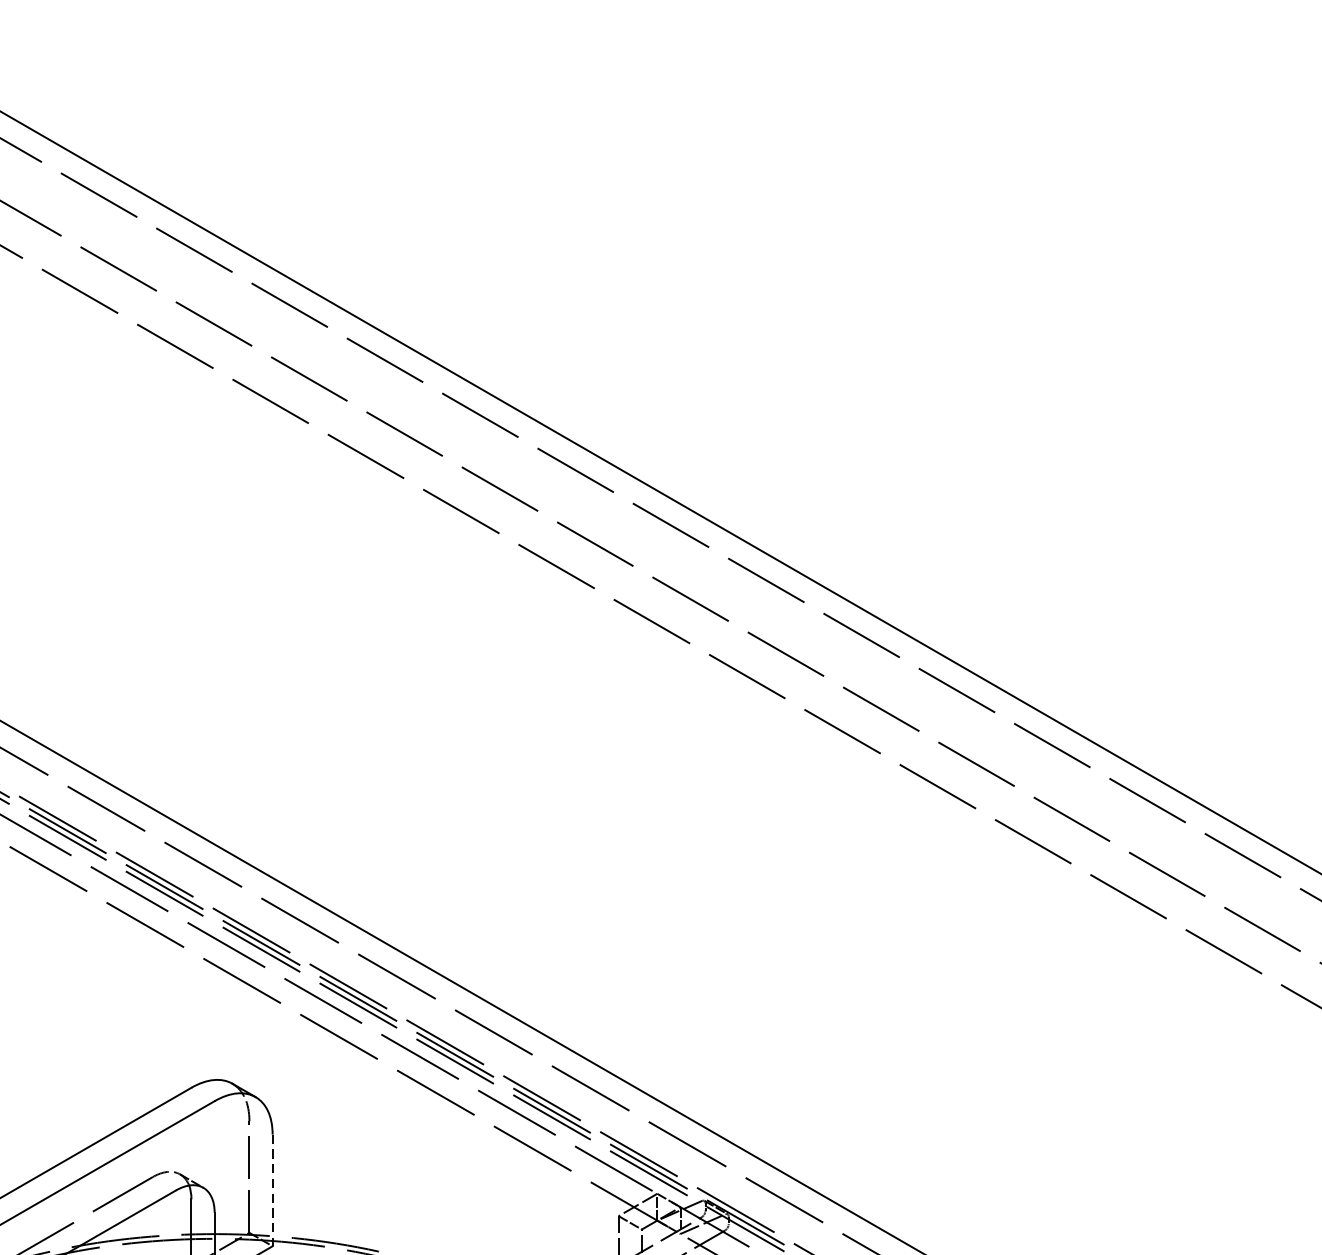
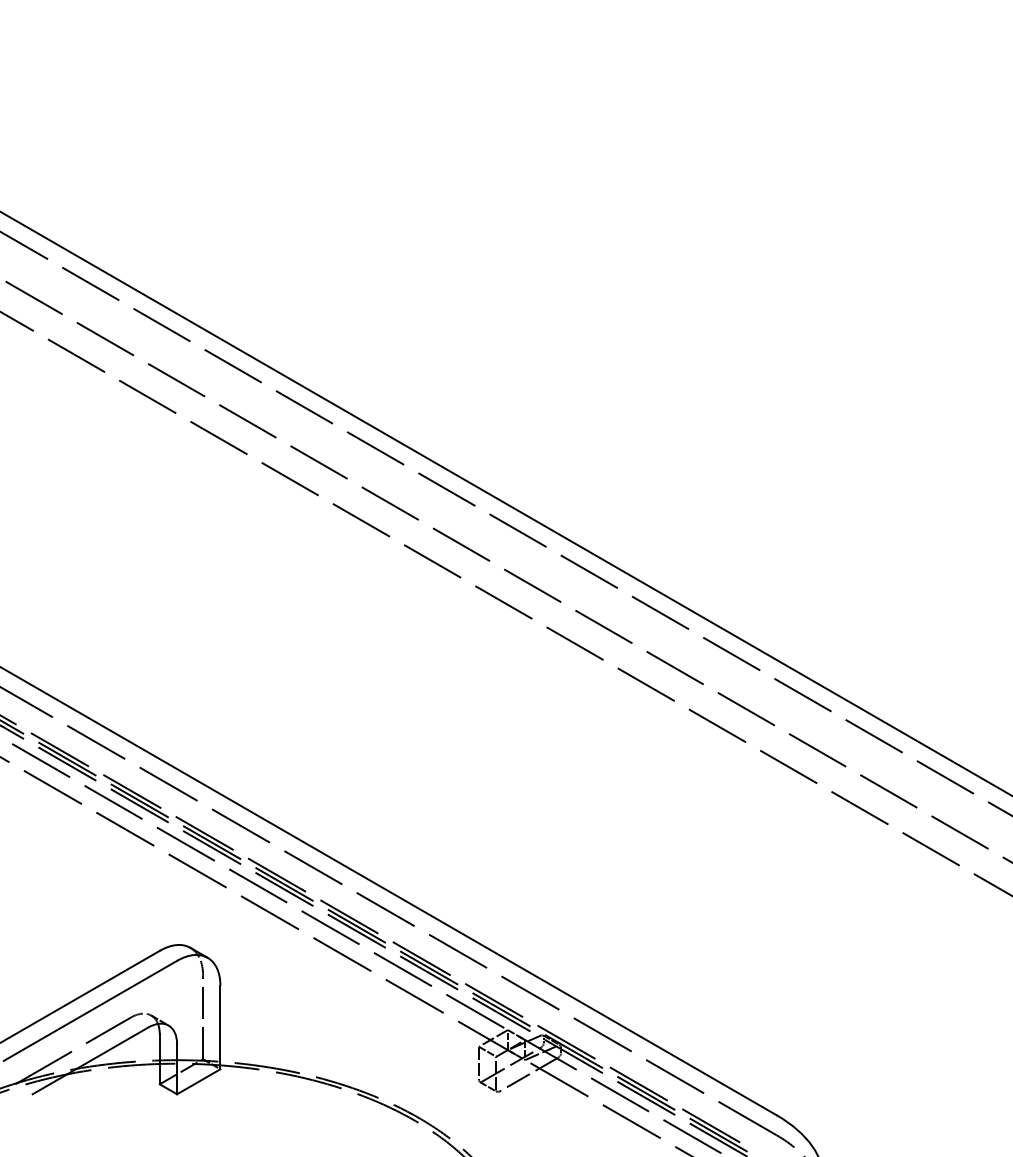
line: (272, 1190) -> (220, 1027), dashed -> solid

